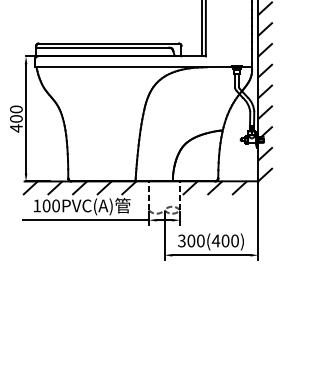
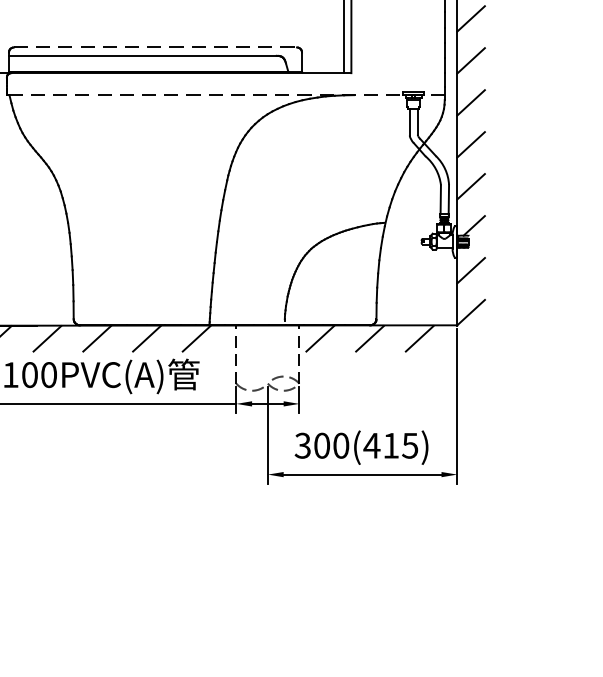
line: (109, 43) -> (156, 47), solid -> dashed
line: (144, 67) -> (227, 95), solid -> dashed
text: (229, 240) -> (399, 444), 300(400) -> 300(415)

